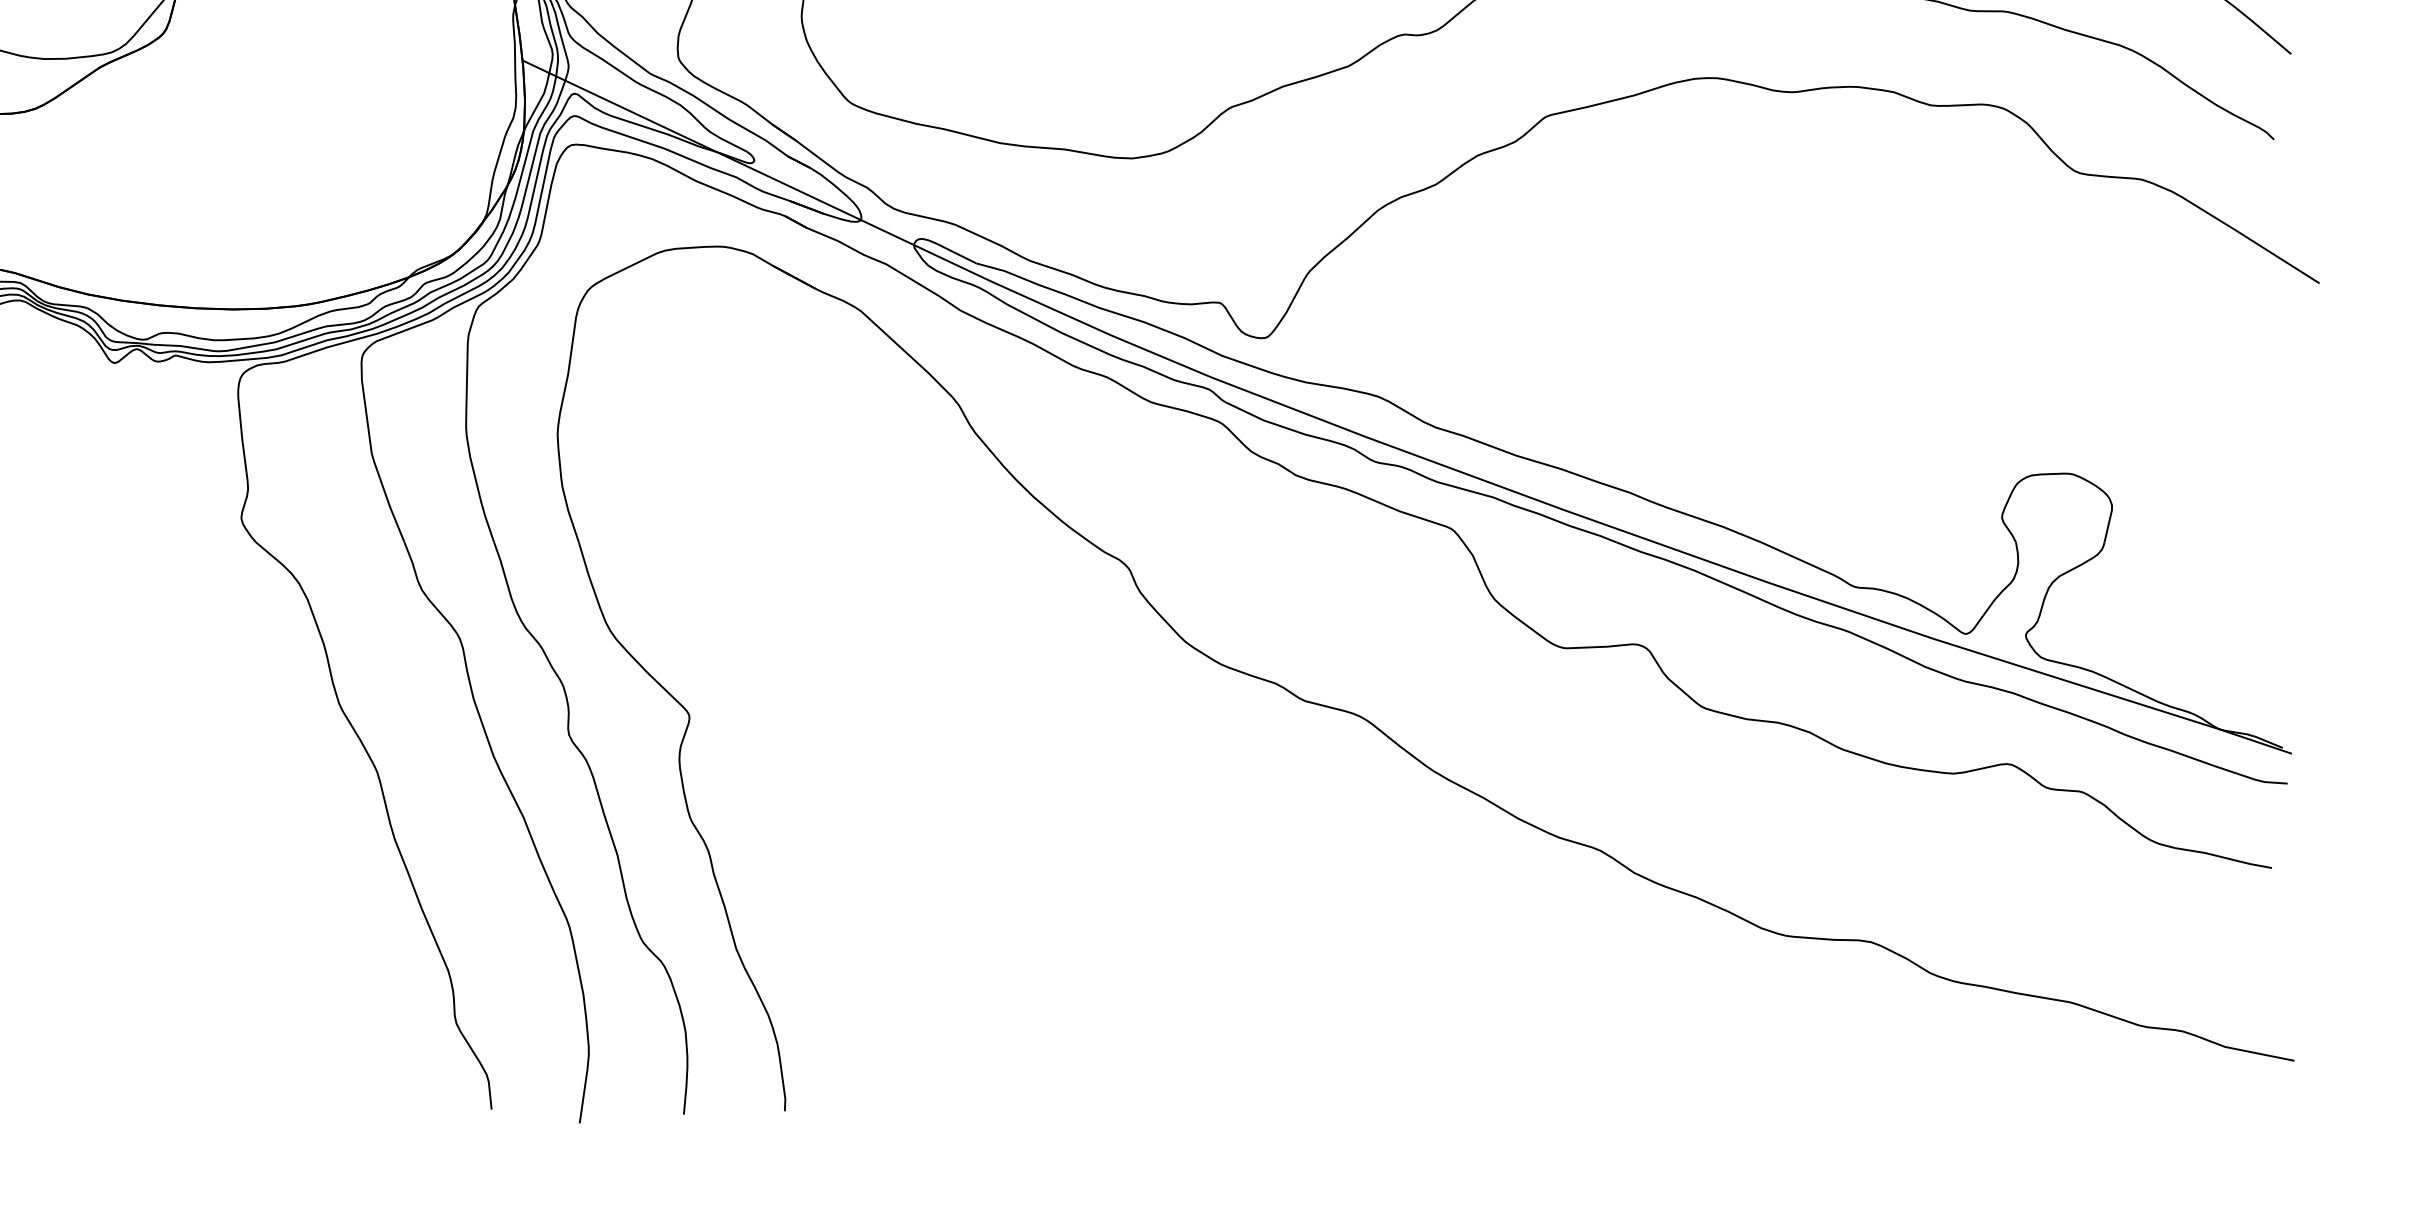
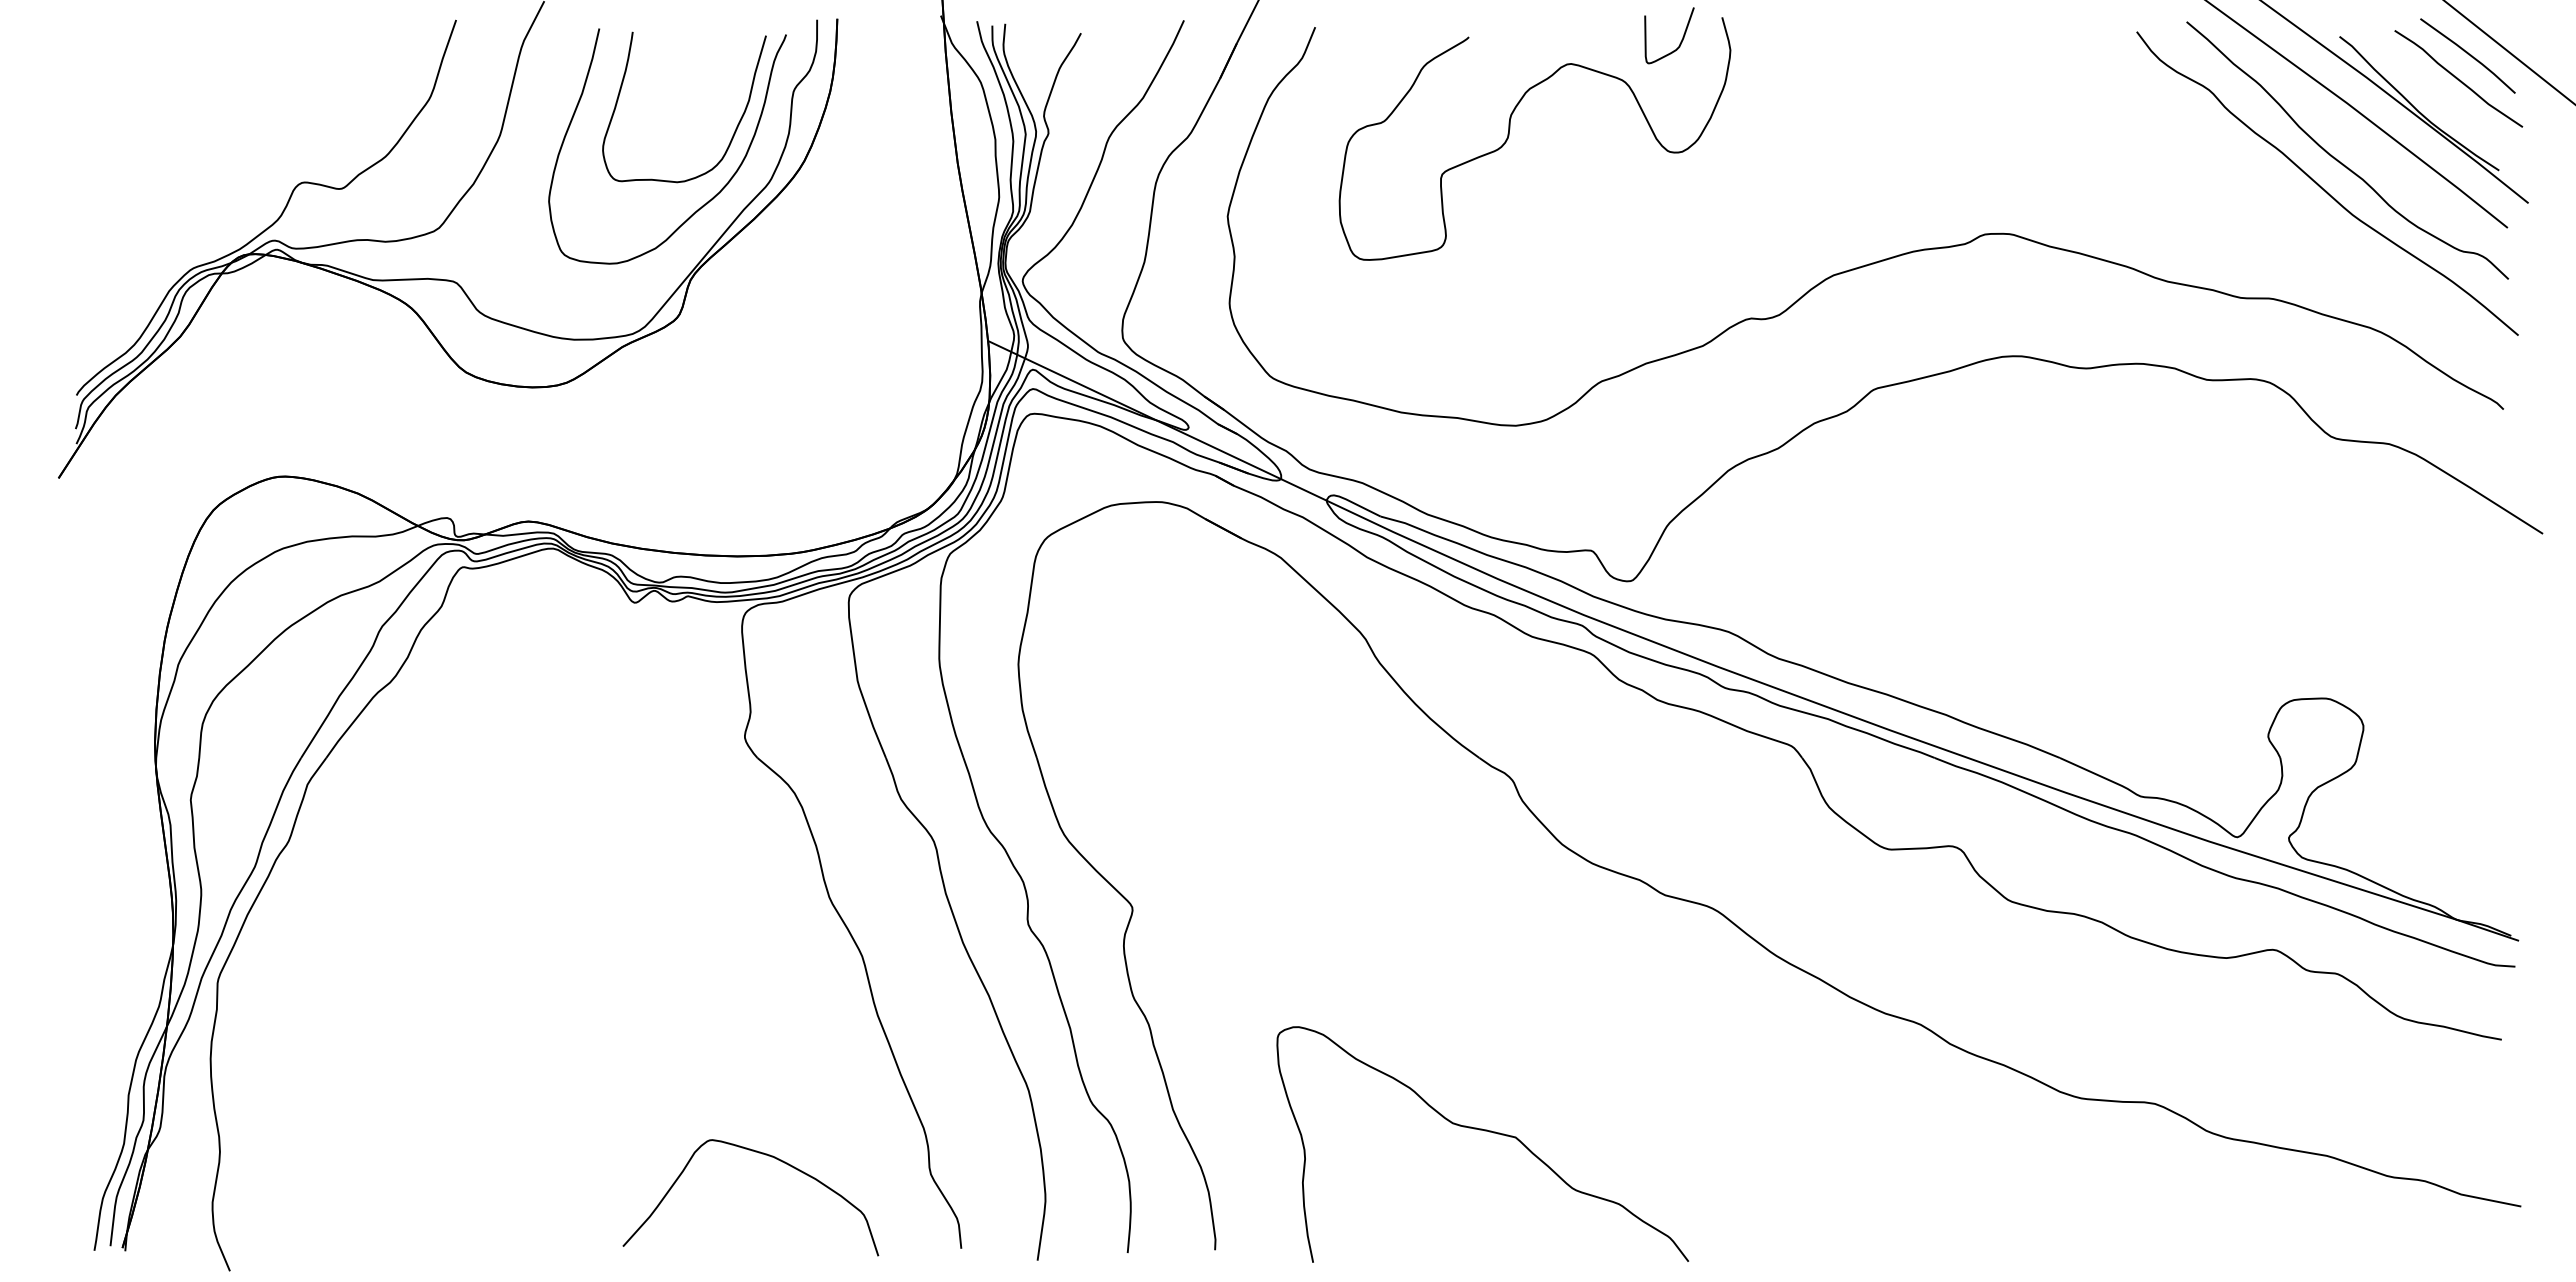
curve: (1096, 974) -> (1484, 1131), added
curve: (265, 1001) -> (765, 1155), added

